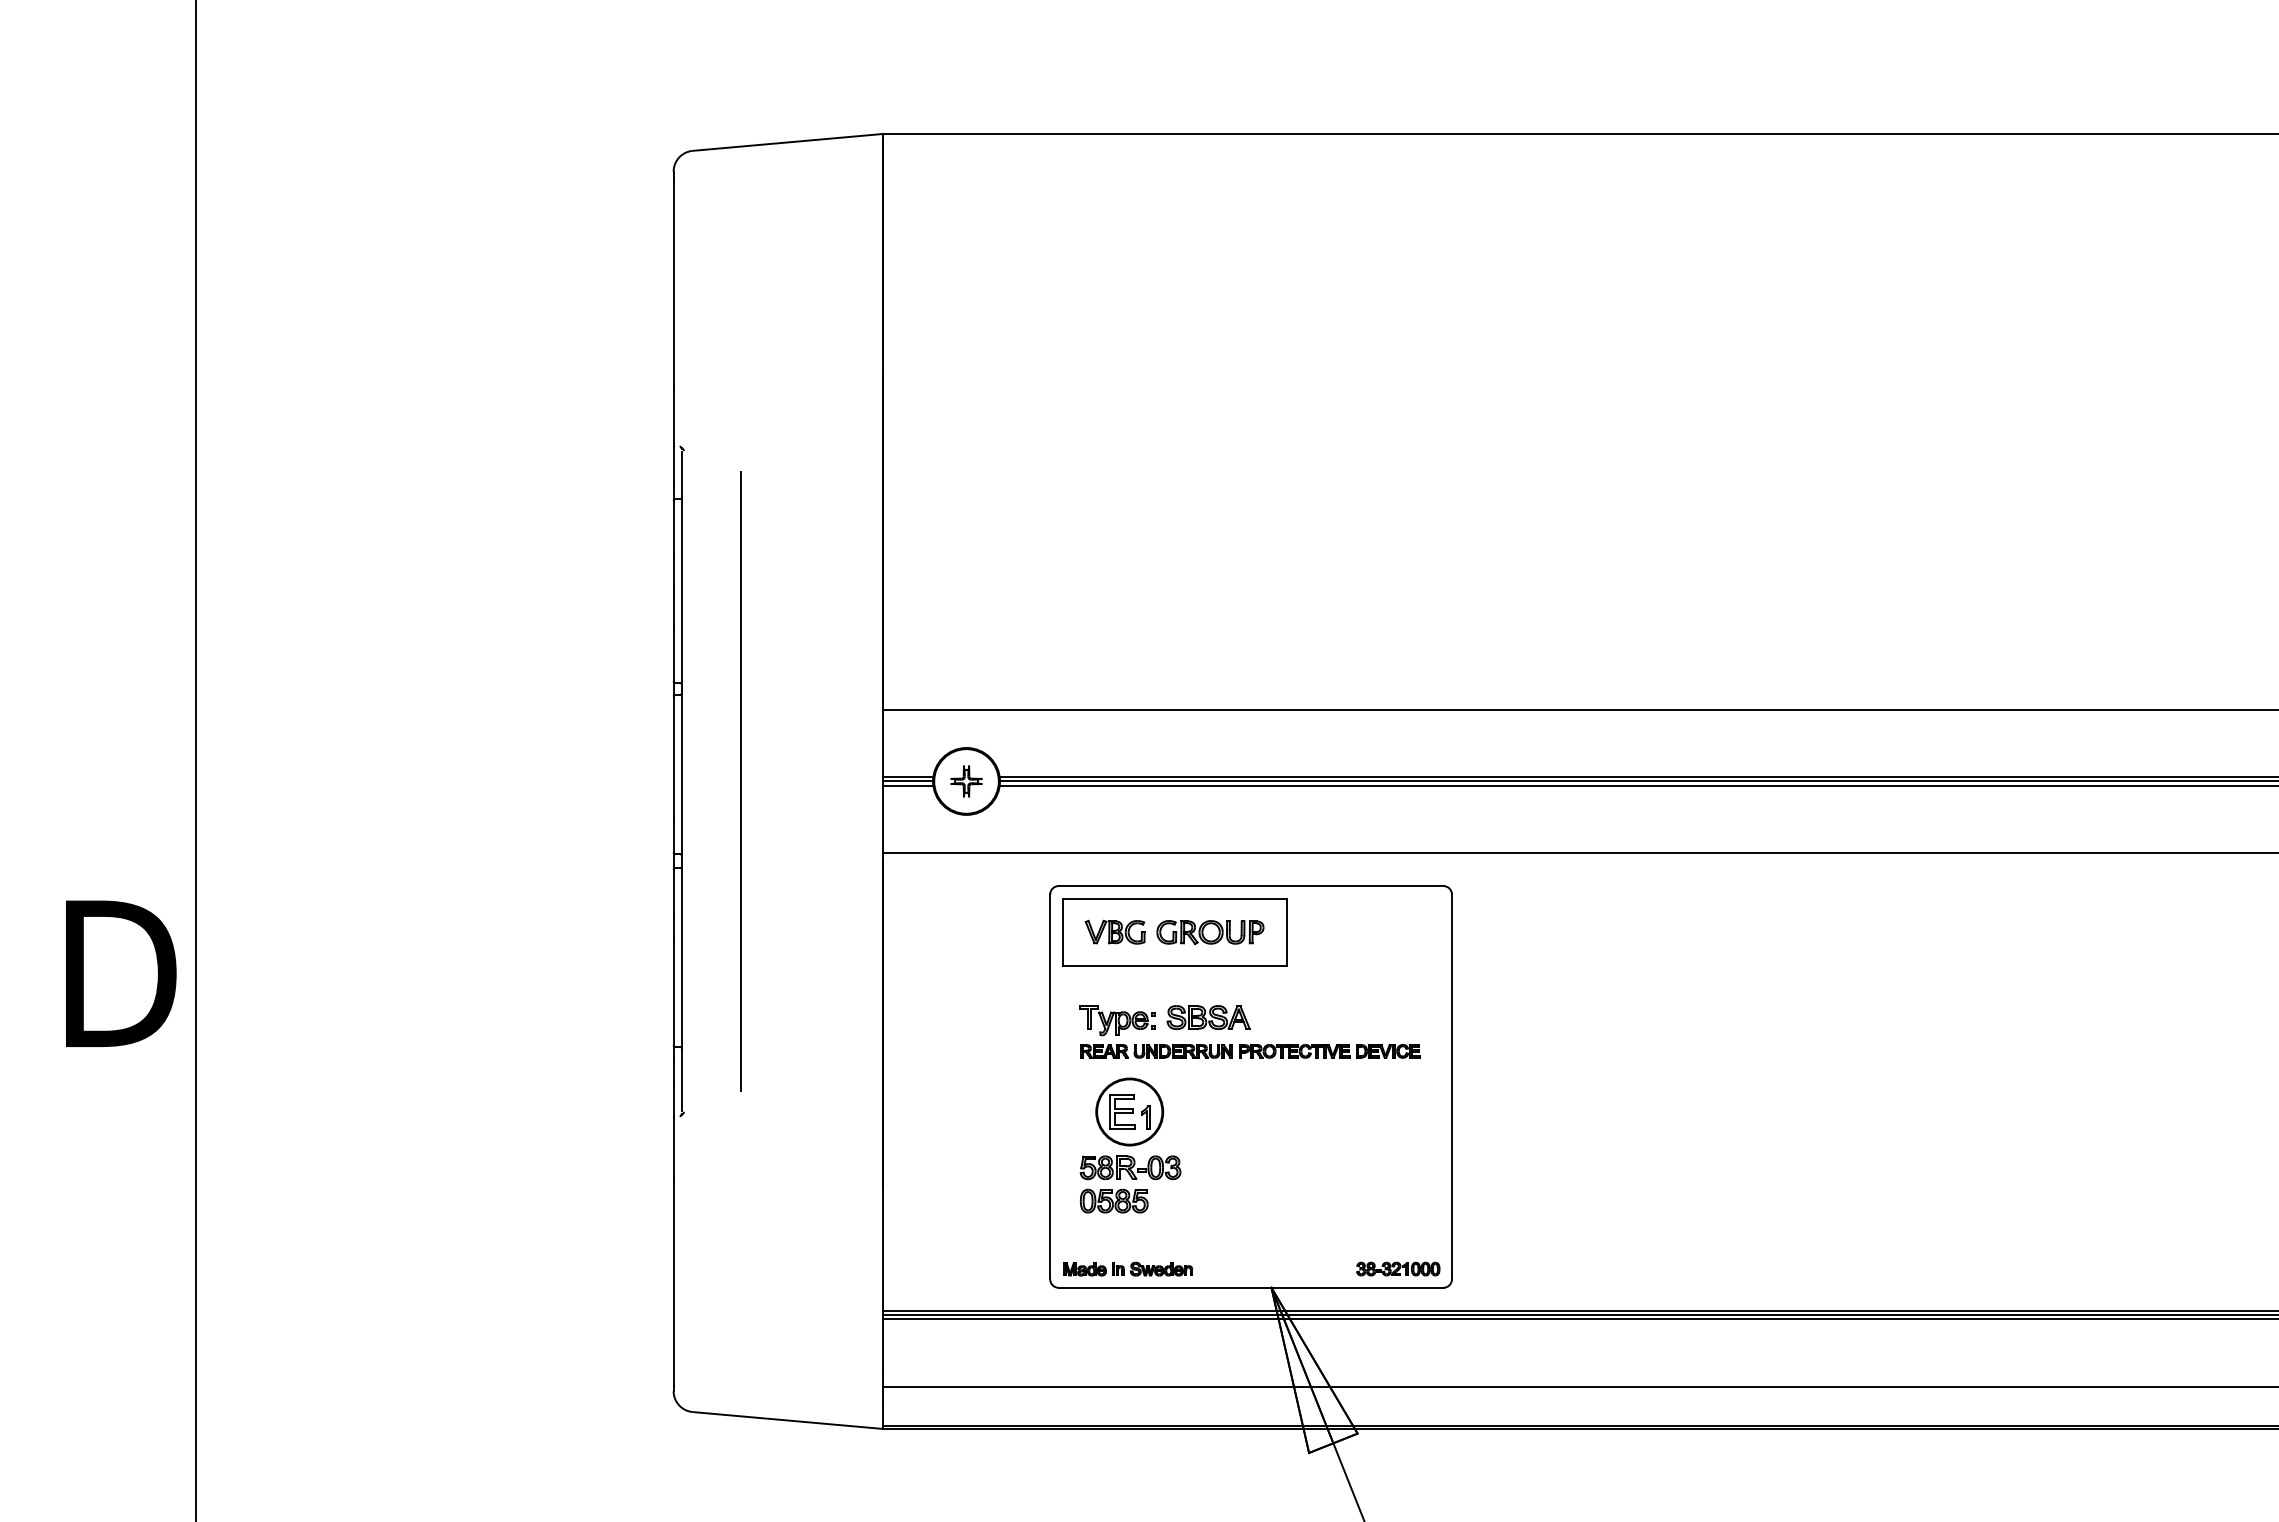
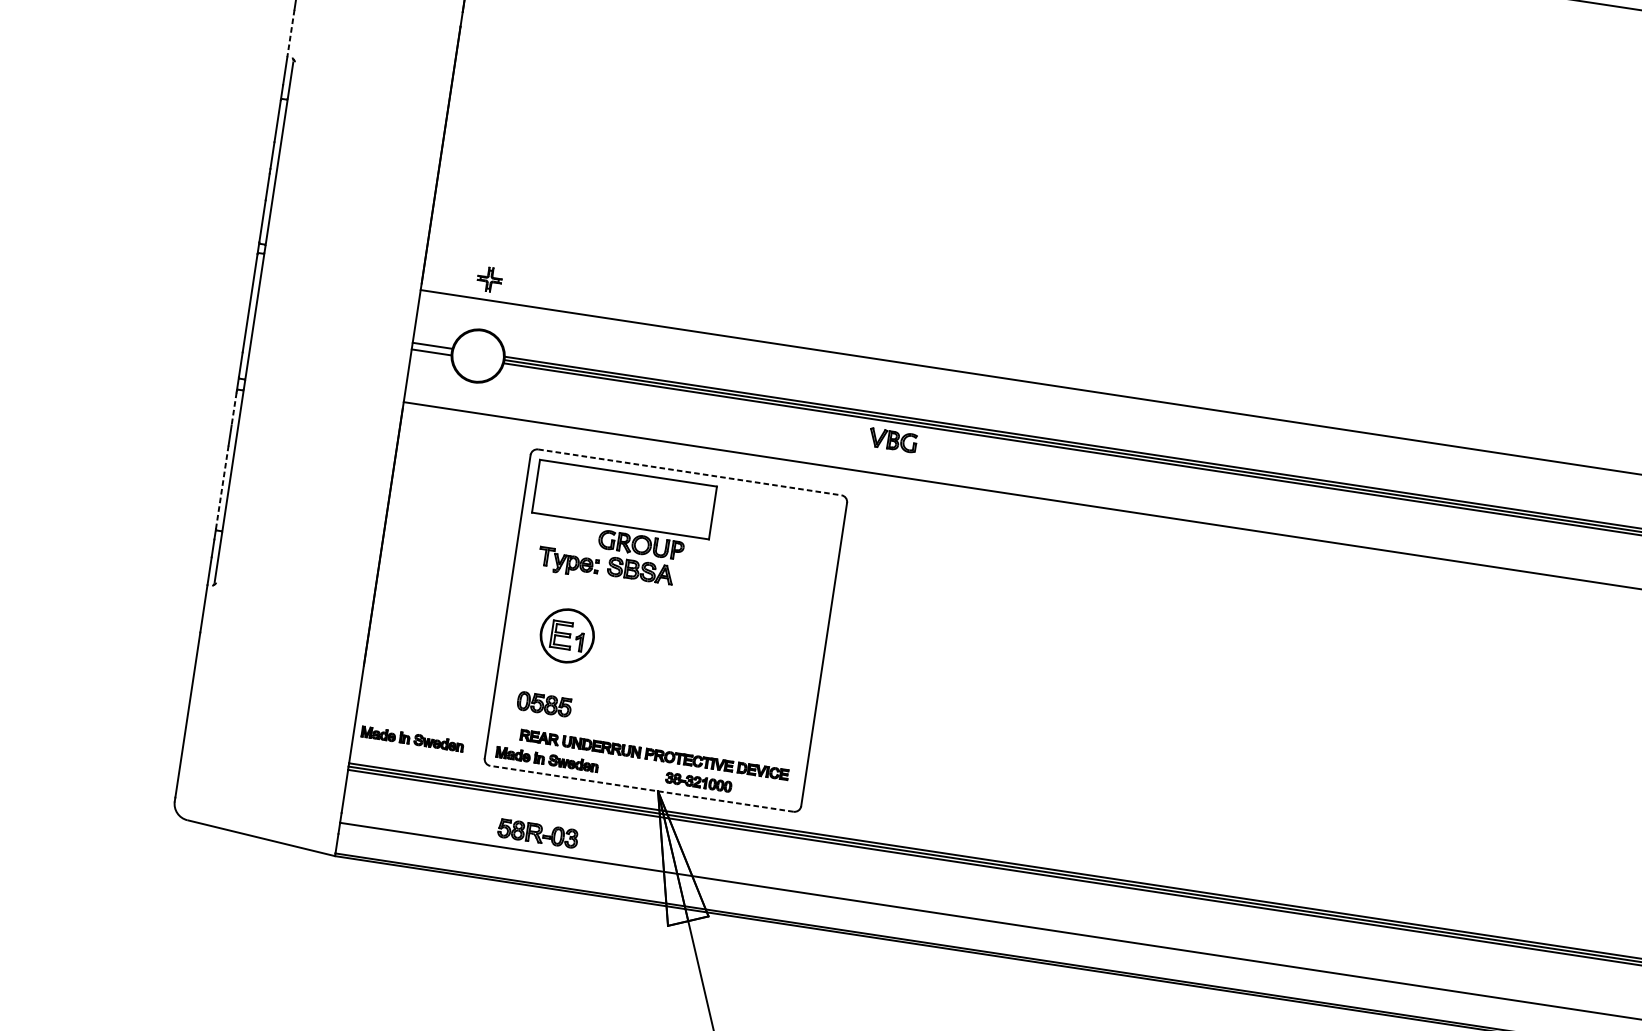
line: (673, 416) -> (290, 33), solid -> dashed
line: (740, 781) -> (300, 329), removed
line: (907, 781) -> (431, 349), removed
part: (966, 781) -> (489, 279), moved
line: (1251, 886) -> (690, 472), solid -> dashed
line: (673, 892) -> (234, 408), solid -> dashed
part: (1114, 931) -> (892, 439), moved
part: (1210, 932) -> (641, 545), moved
line: (673, 992) -> (222, 487), solid -> dashed
part: (1250, 1051) -> (654, 755), moved
part: (1130, 1167) -> (538, 833), moved
part: (957, 1268) -> (413, 738), added
part: (1398, 1268) -> (698, 781), moved
line: (1250, 1287) -> (641, 788), solid -> dashed

